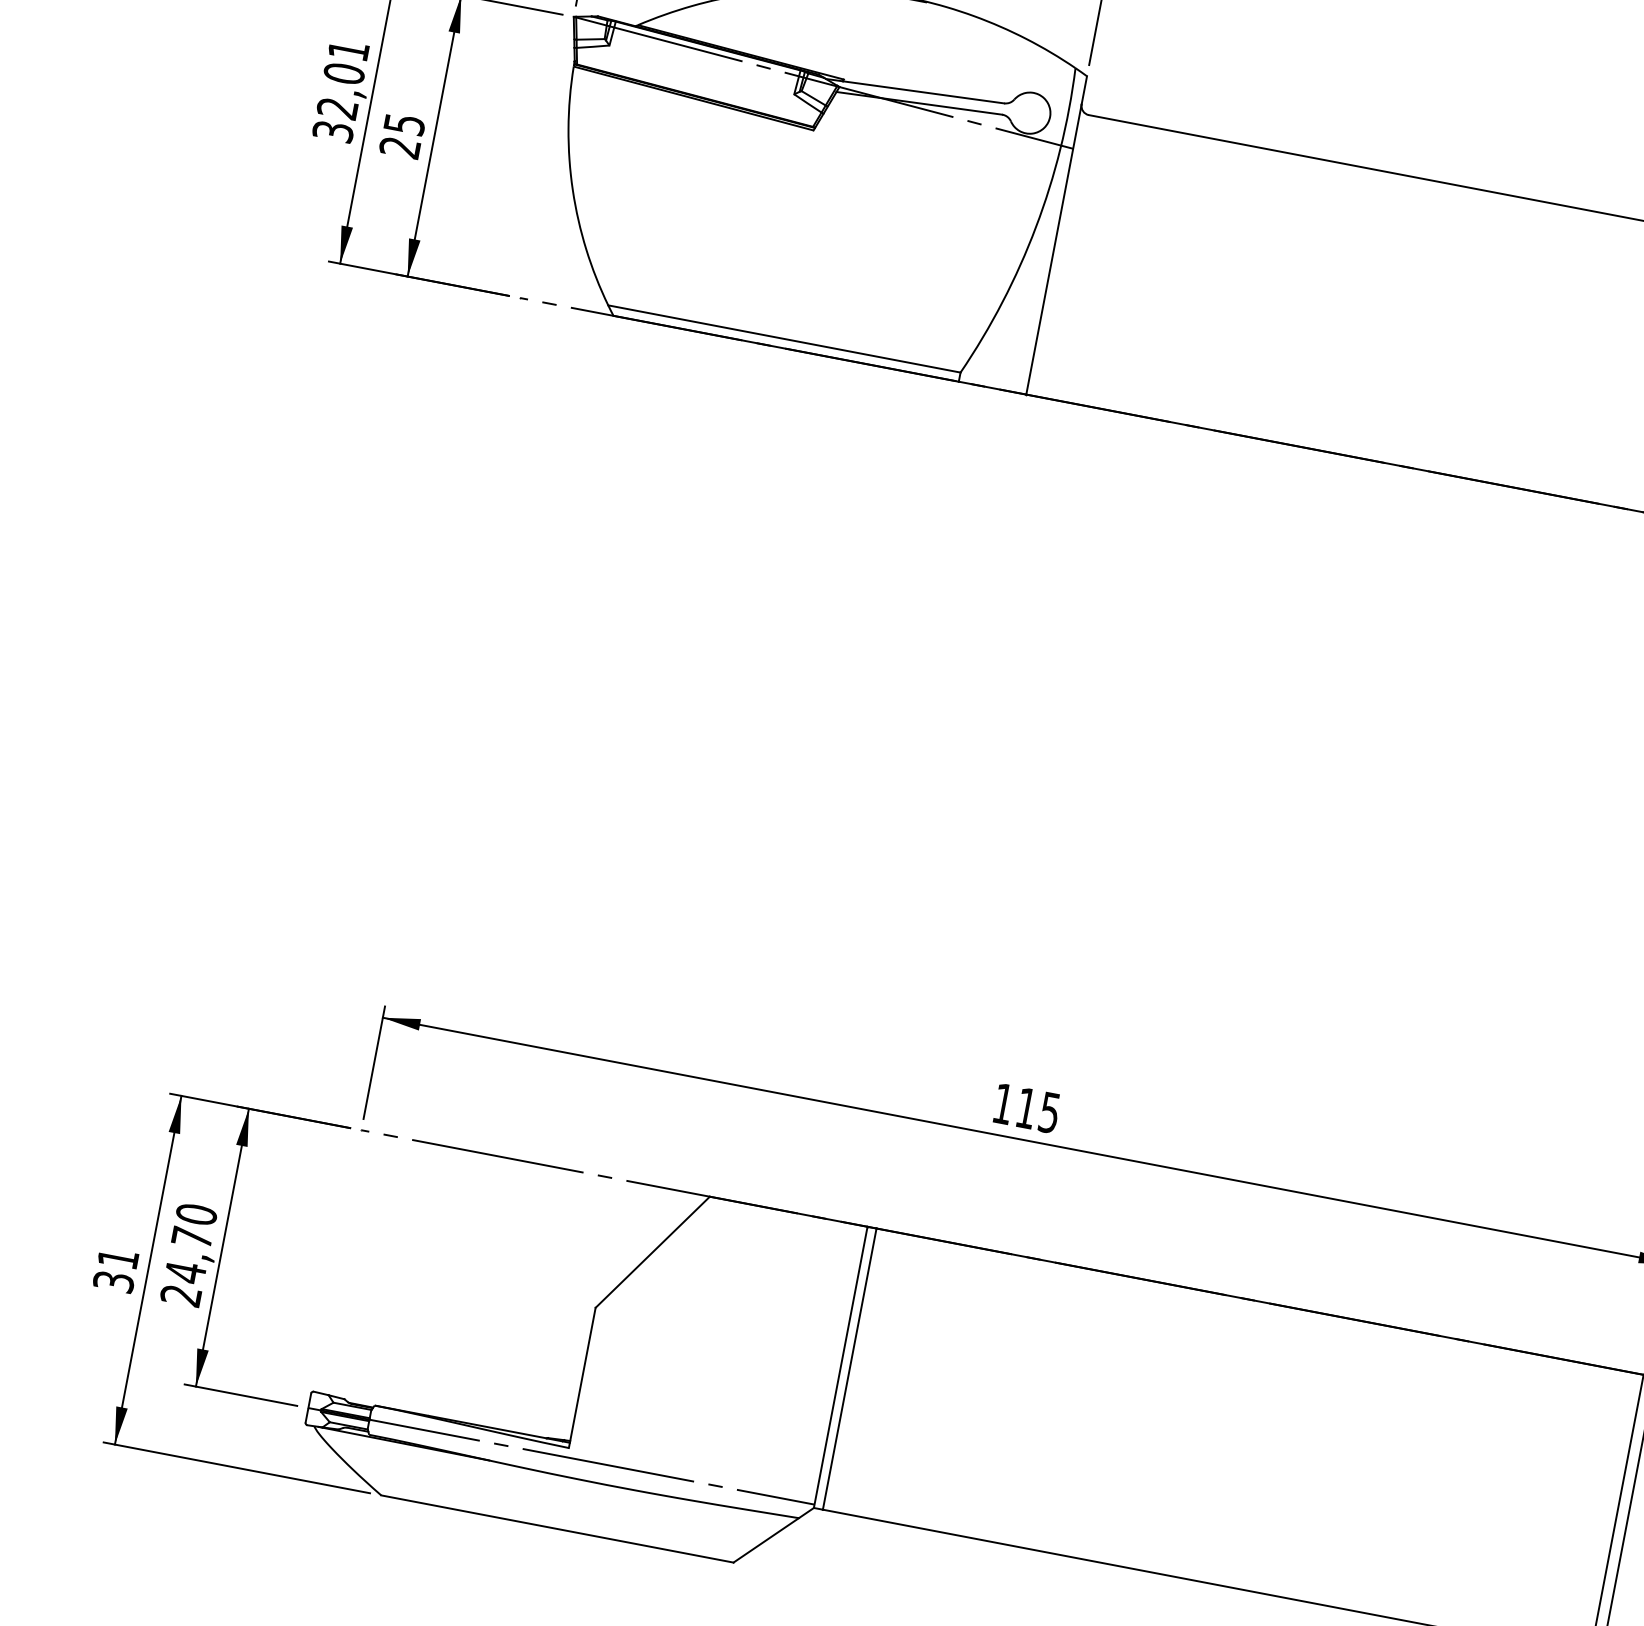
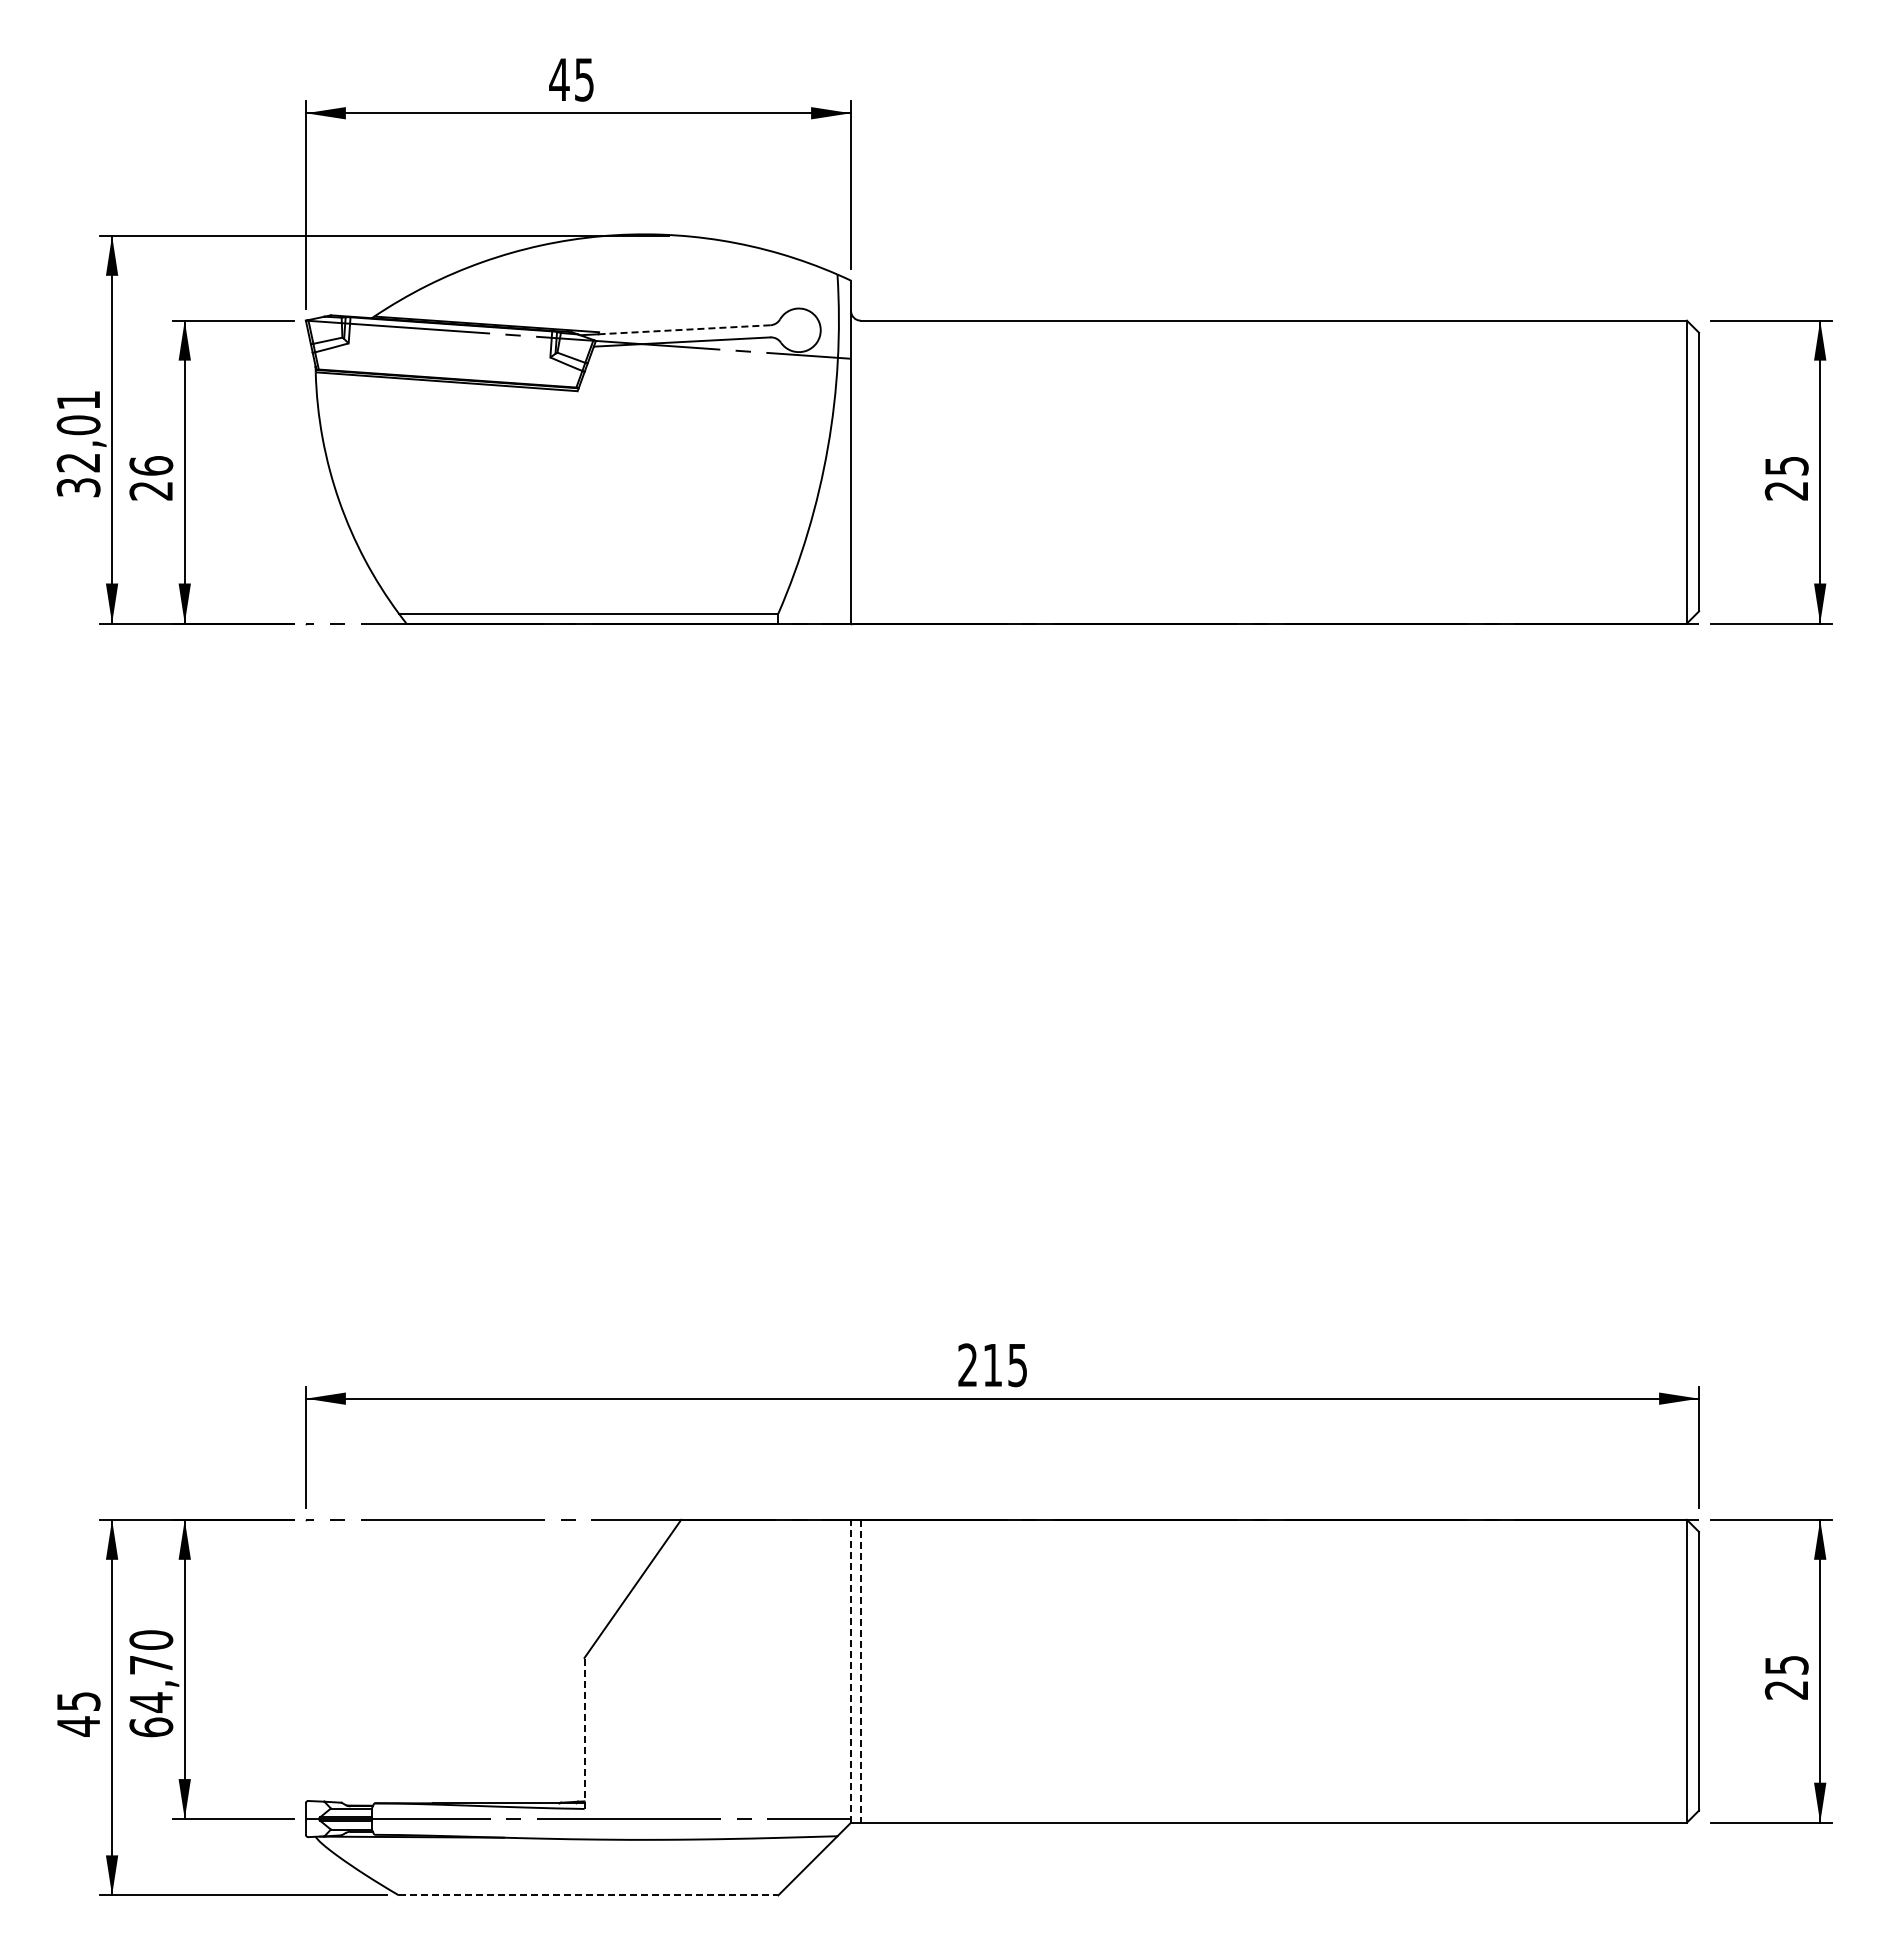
line: (922, 91) -> (683, 329), solid -> dashed
text: (404, 123) -> (151, 465), 25 -> 26
text: (1003, 1103) -> (967, 1364), 115 -> 215
text: (115, 1270) -> (78, 1714), 31 -> 45
text: (181, 1295) -> (151, 1727), 24,70 -> 64,70
line: (841, 1366) -> (851, 1670), solid -> dashed
line: (849, 1369) -> (860, 1671), solid -> dashed
line: (582, 1377) -> (584, 1733), solid -> dashed
line: (557, 1529) -> (588, 1895), solid -> dashed

